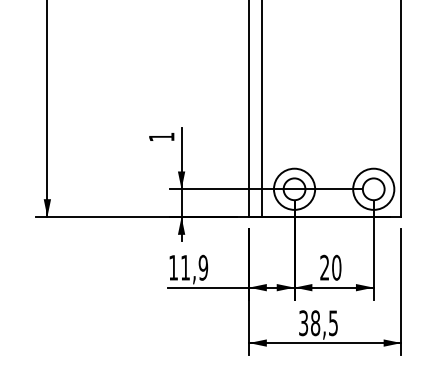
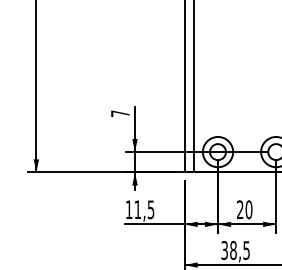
text: (161, 136) -> (120, 113), 1 -> 7
text: (203, 267) -> (151, 209), 11,9 -> 11,5

